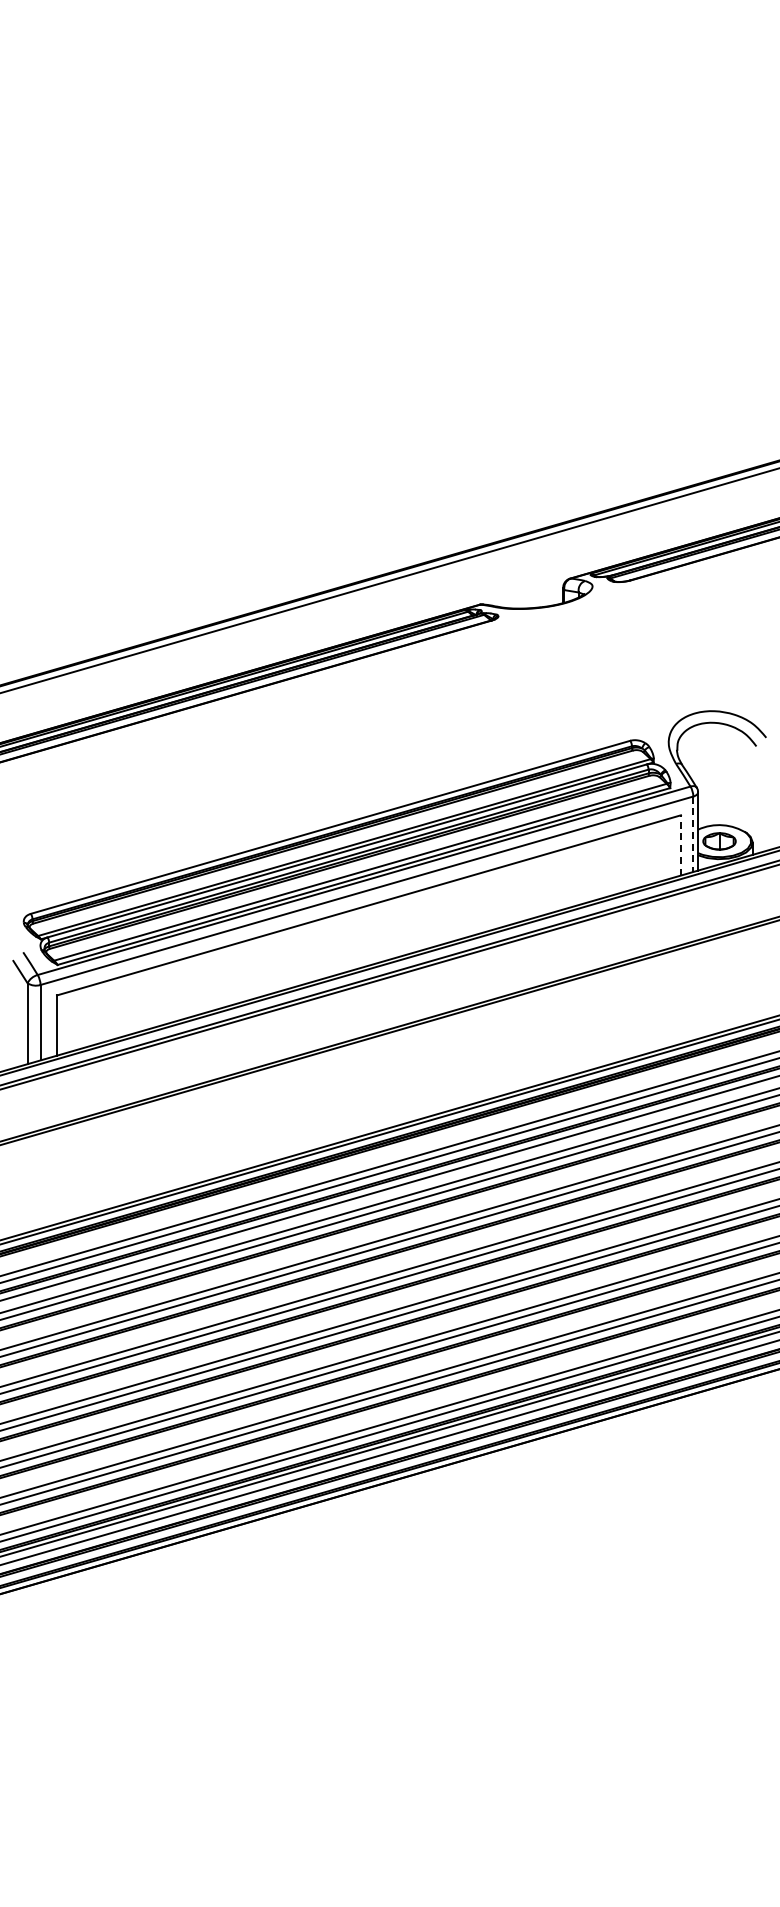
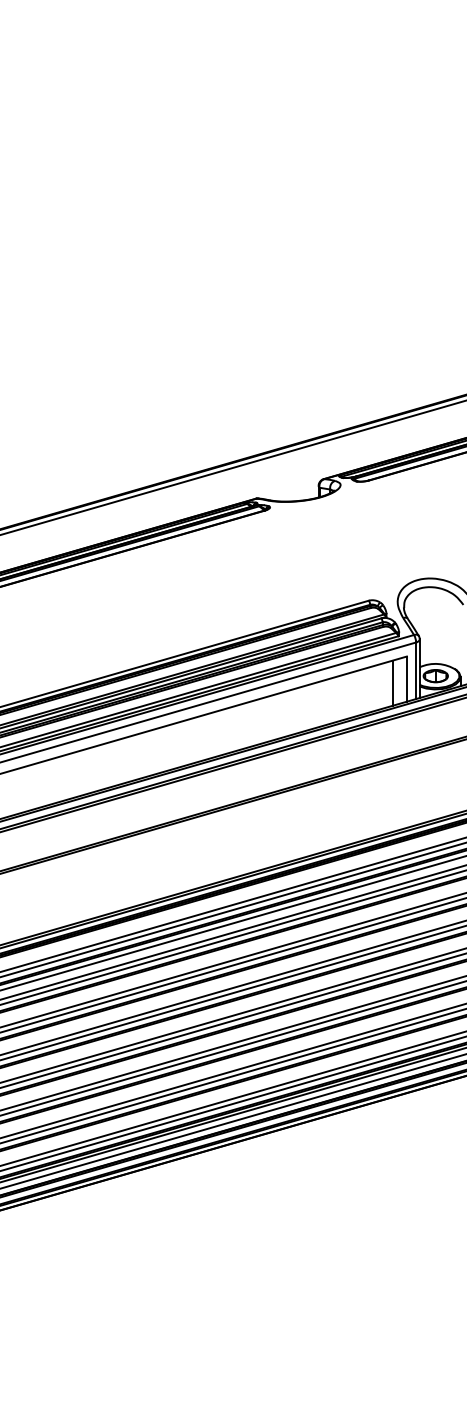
line: (693, 834) -> (416, 670), dashed -> solid
line: (681, 844) -> (407, 678), dashed -> solid
line: (662, 850) -> (393, 682), added

